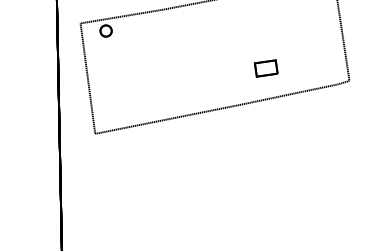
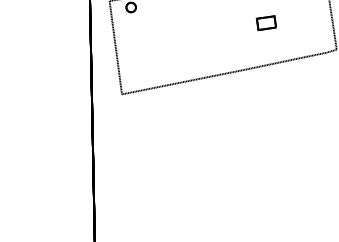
part: (265, 67) -> (265, 22), moved

